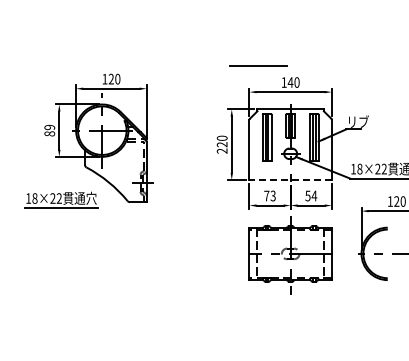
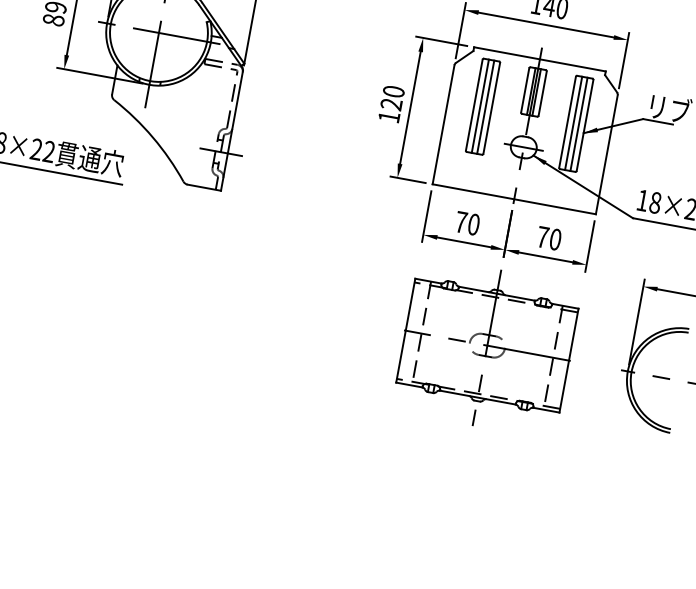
text: (221, 150) -> (387, 115), 220 -> 120
line: (290, 180) -> (513, 200), dashed -> solid
text: (272, 195) -> (472, 223), 73 -> 70
text: (311, 195) -> (549, 237), 54 -> 70

